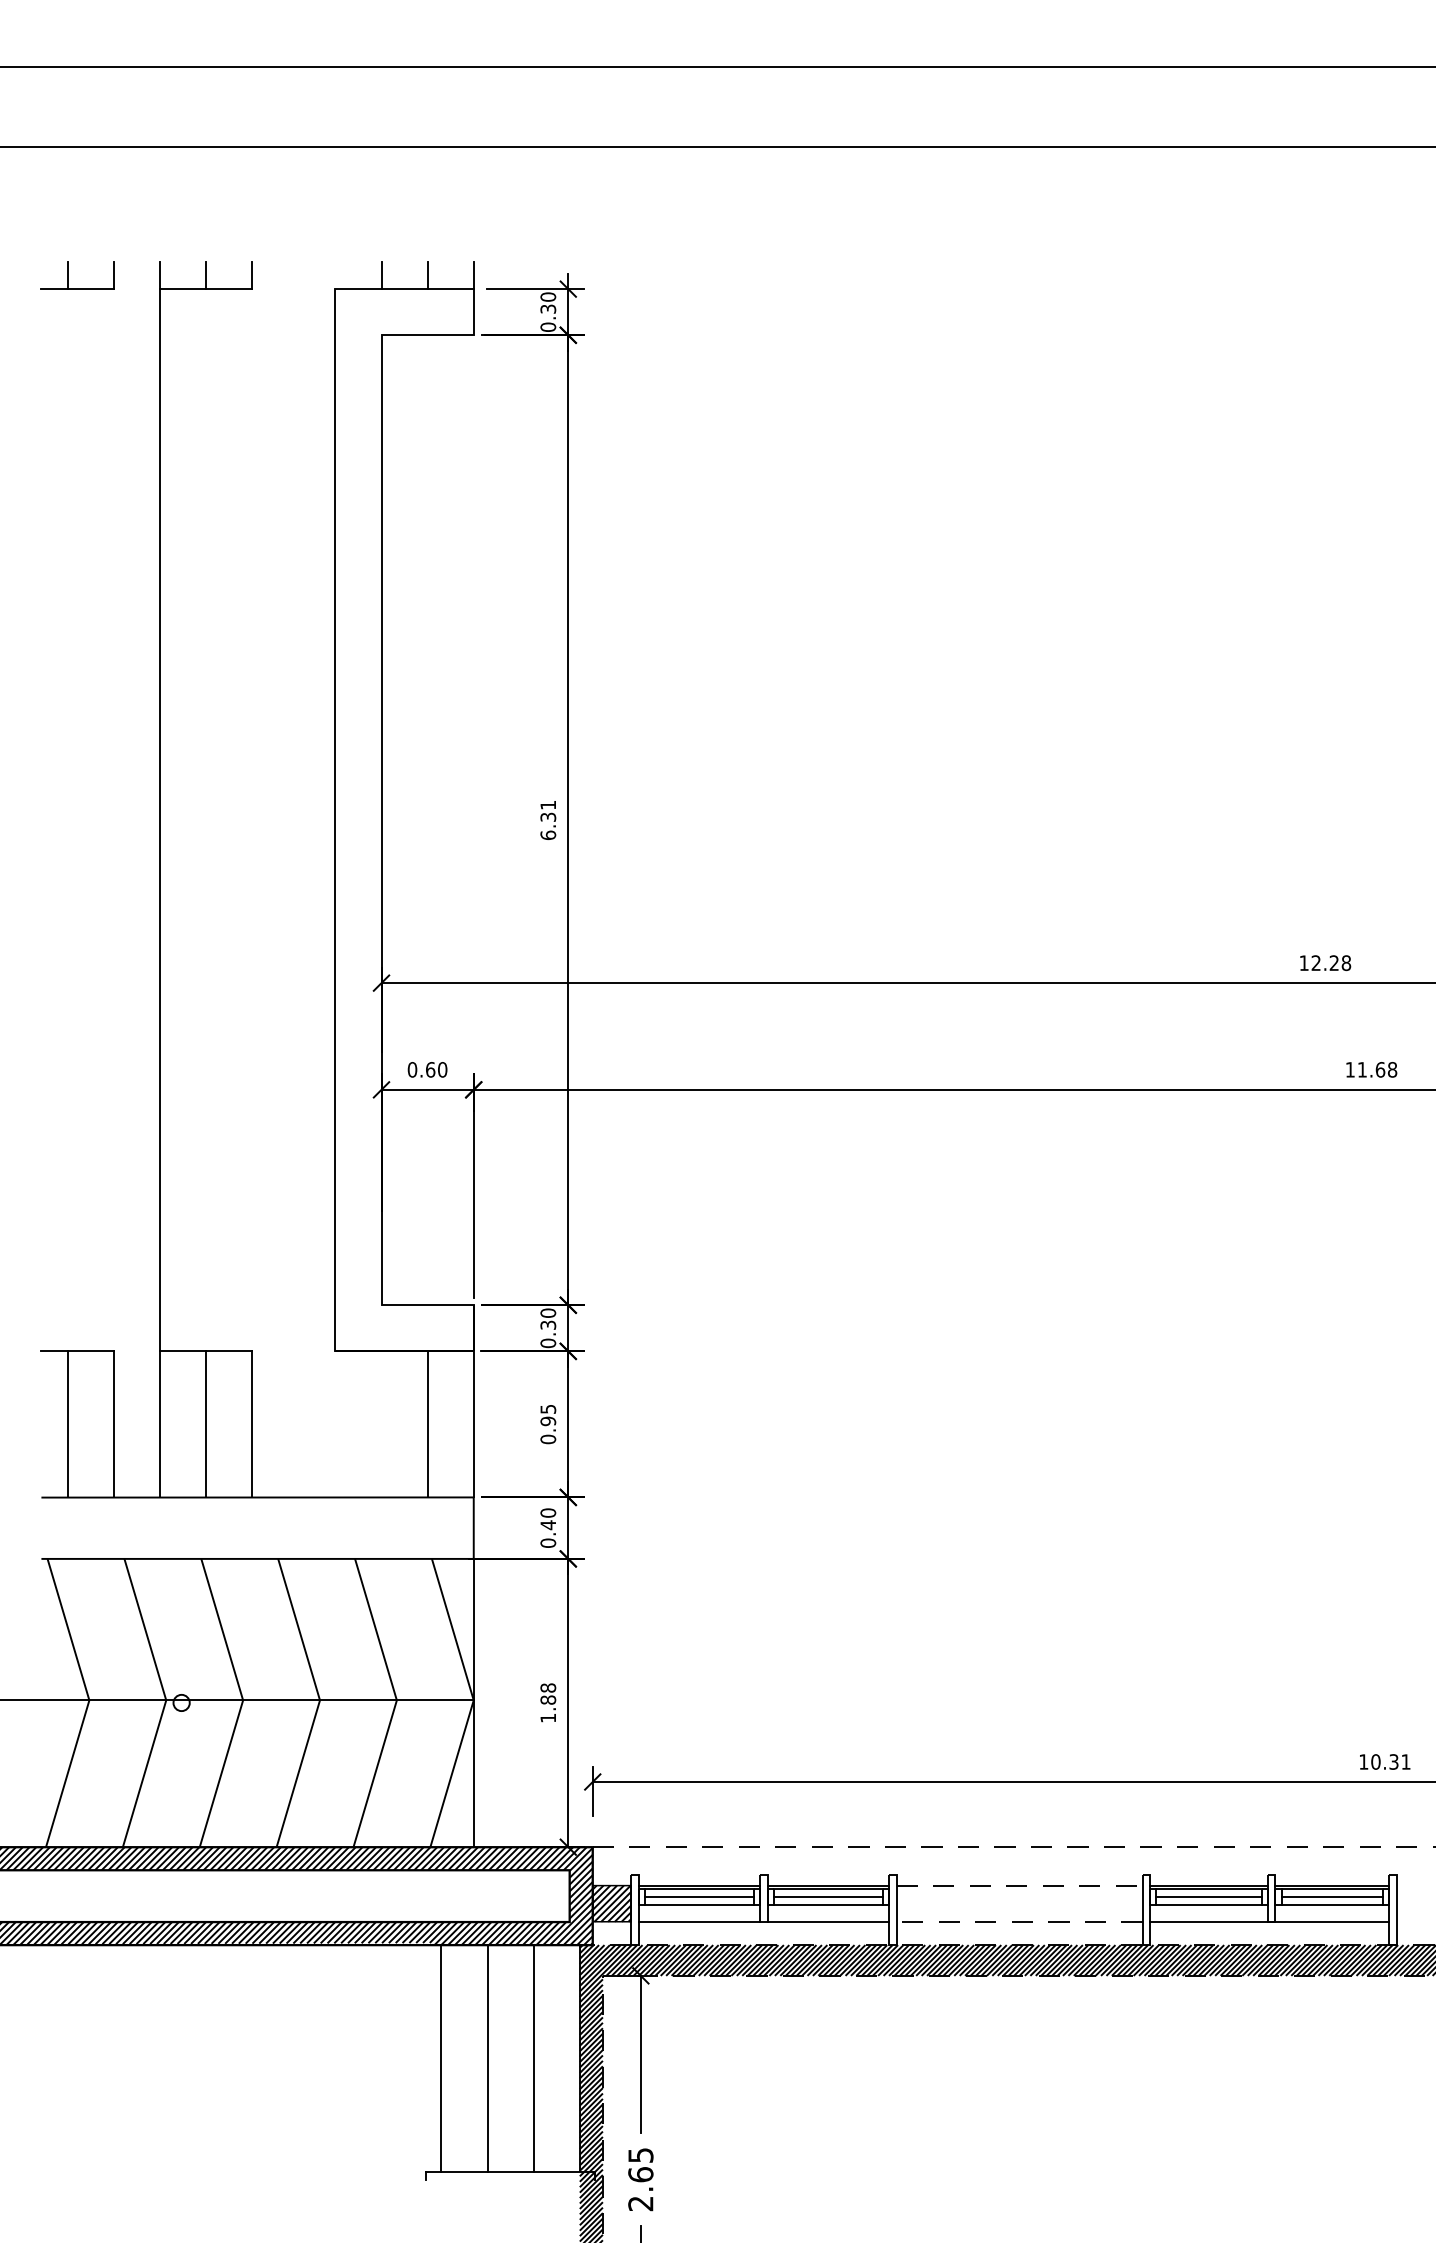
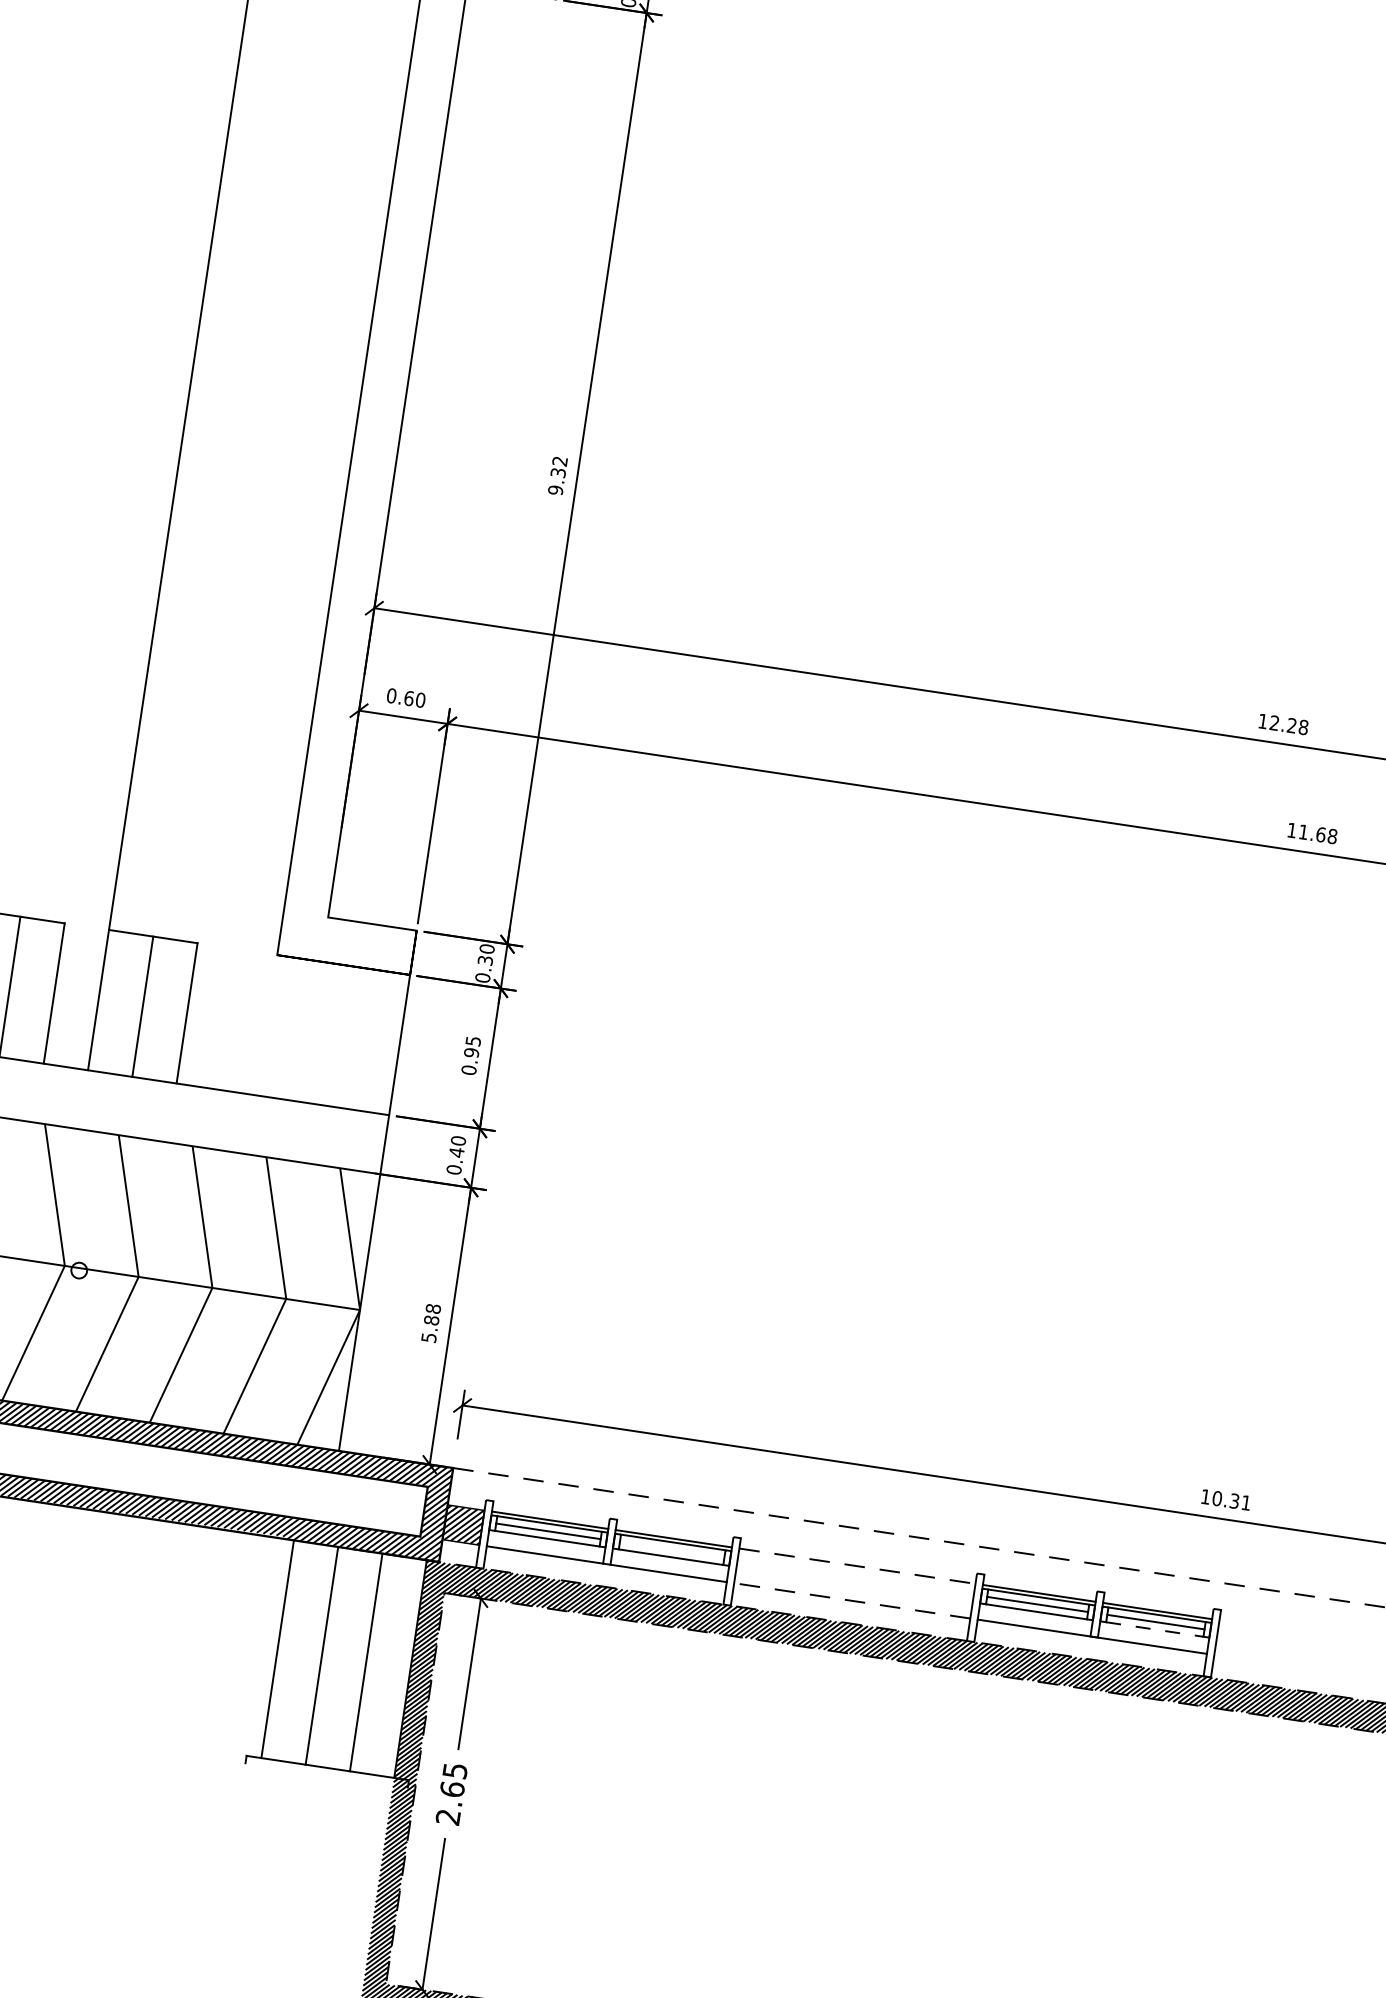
text: (548, 820) -> (558, 476), 6.31 -> 9.32
line: (427, 1424) -> (355, 1038), removed
text: (548, 1717) -> (429, 1337), 1.88 -> 5.88
line: (827, 1897) -> (671, 1550), removed
line: (1332, 1904) -> (1155, 1629), solid -> dashed

